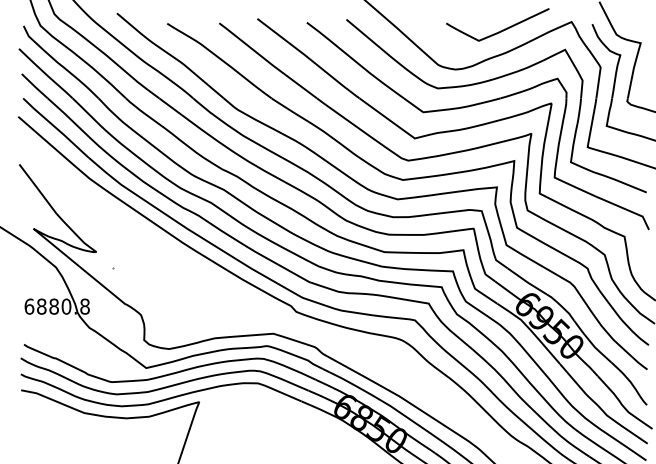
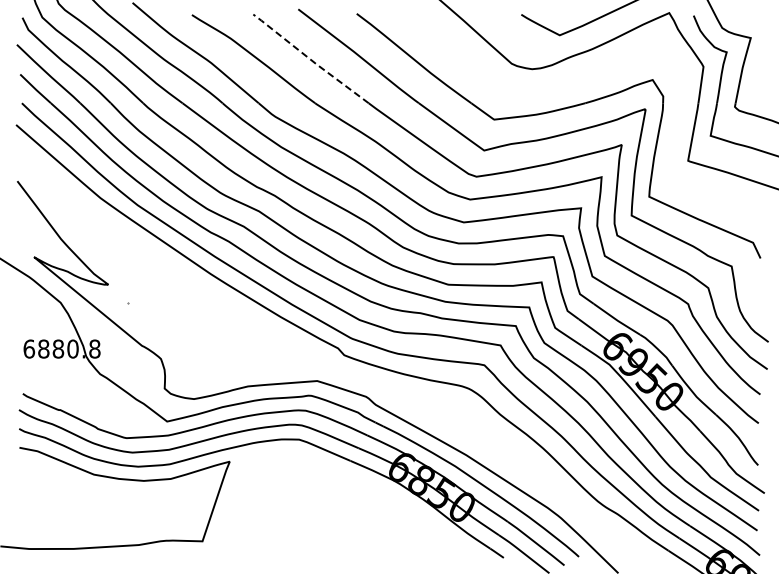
line: (266, 61) -> (309, 59), solid -> dashed
part: (488, 81) -> (571, 83), removed

